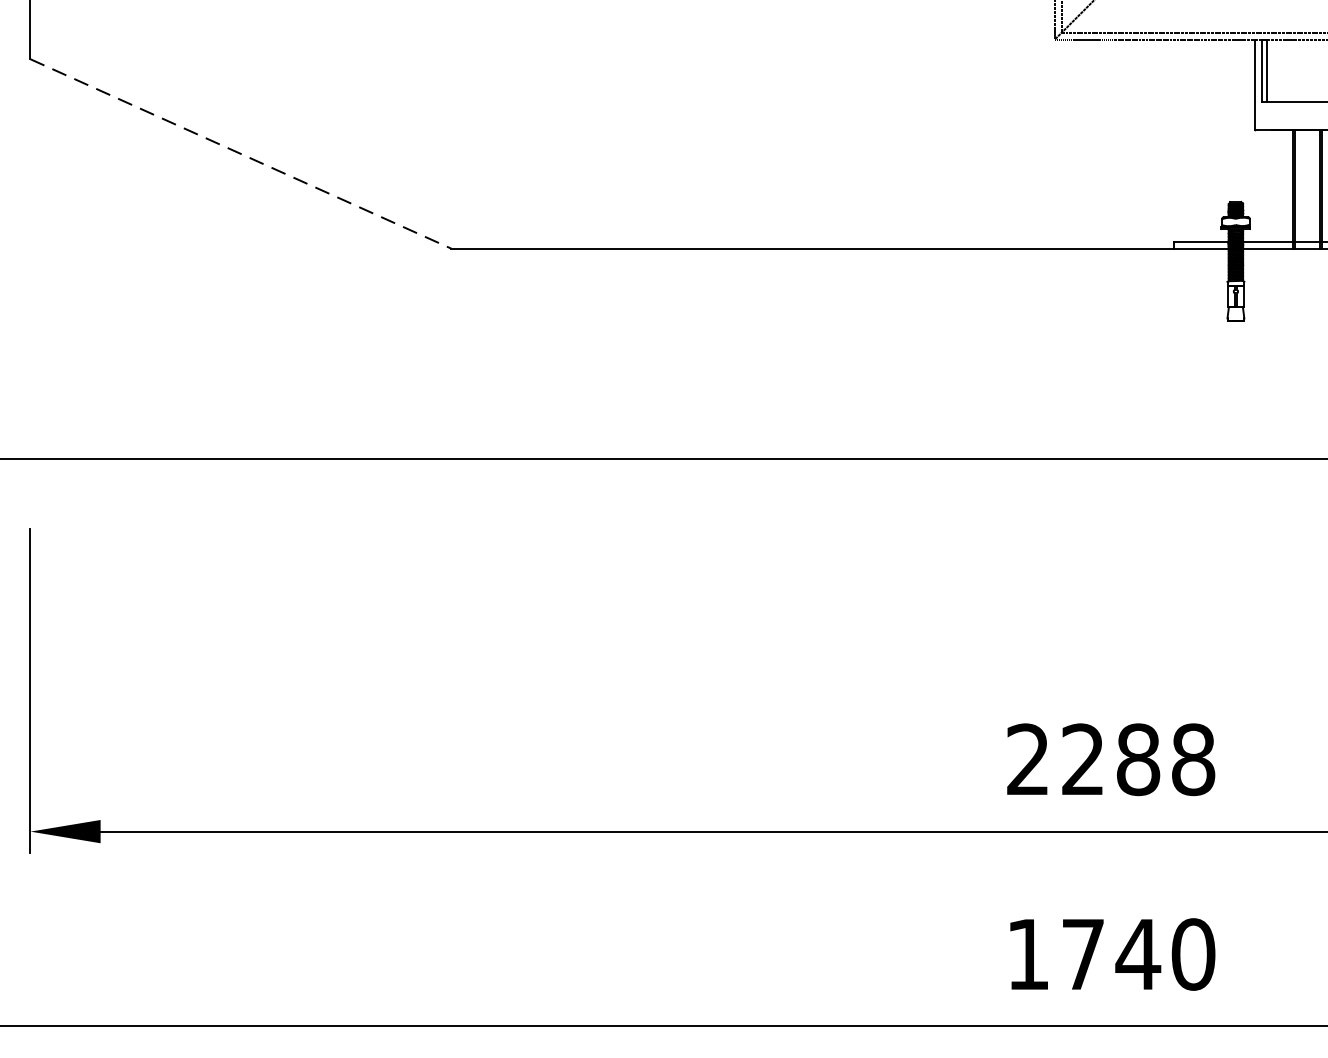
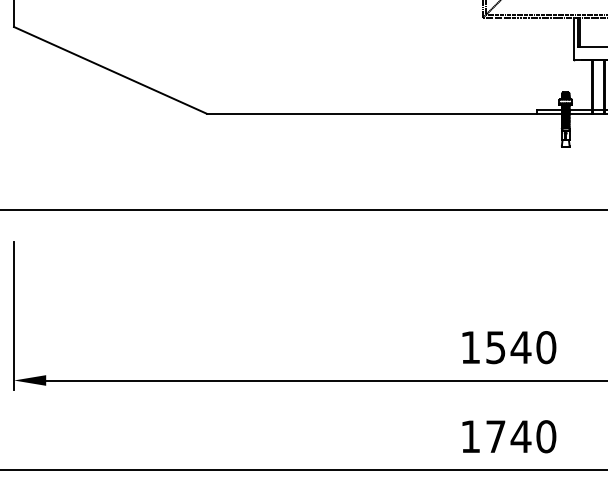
line: (241, 154) -> (110, 70), dashed -> solid
text: (1110, 759) -> (508, 347), 2288 -> 1540

